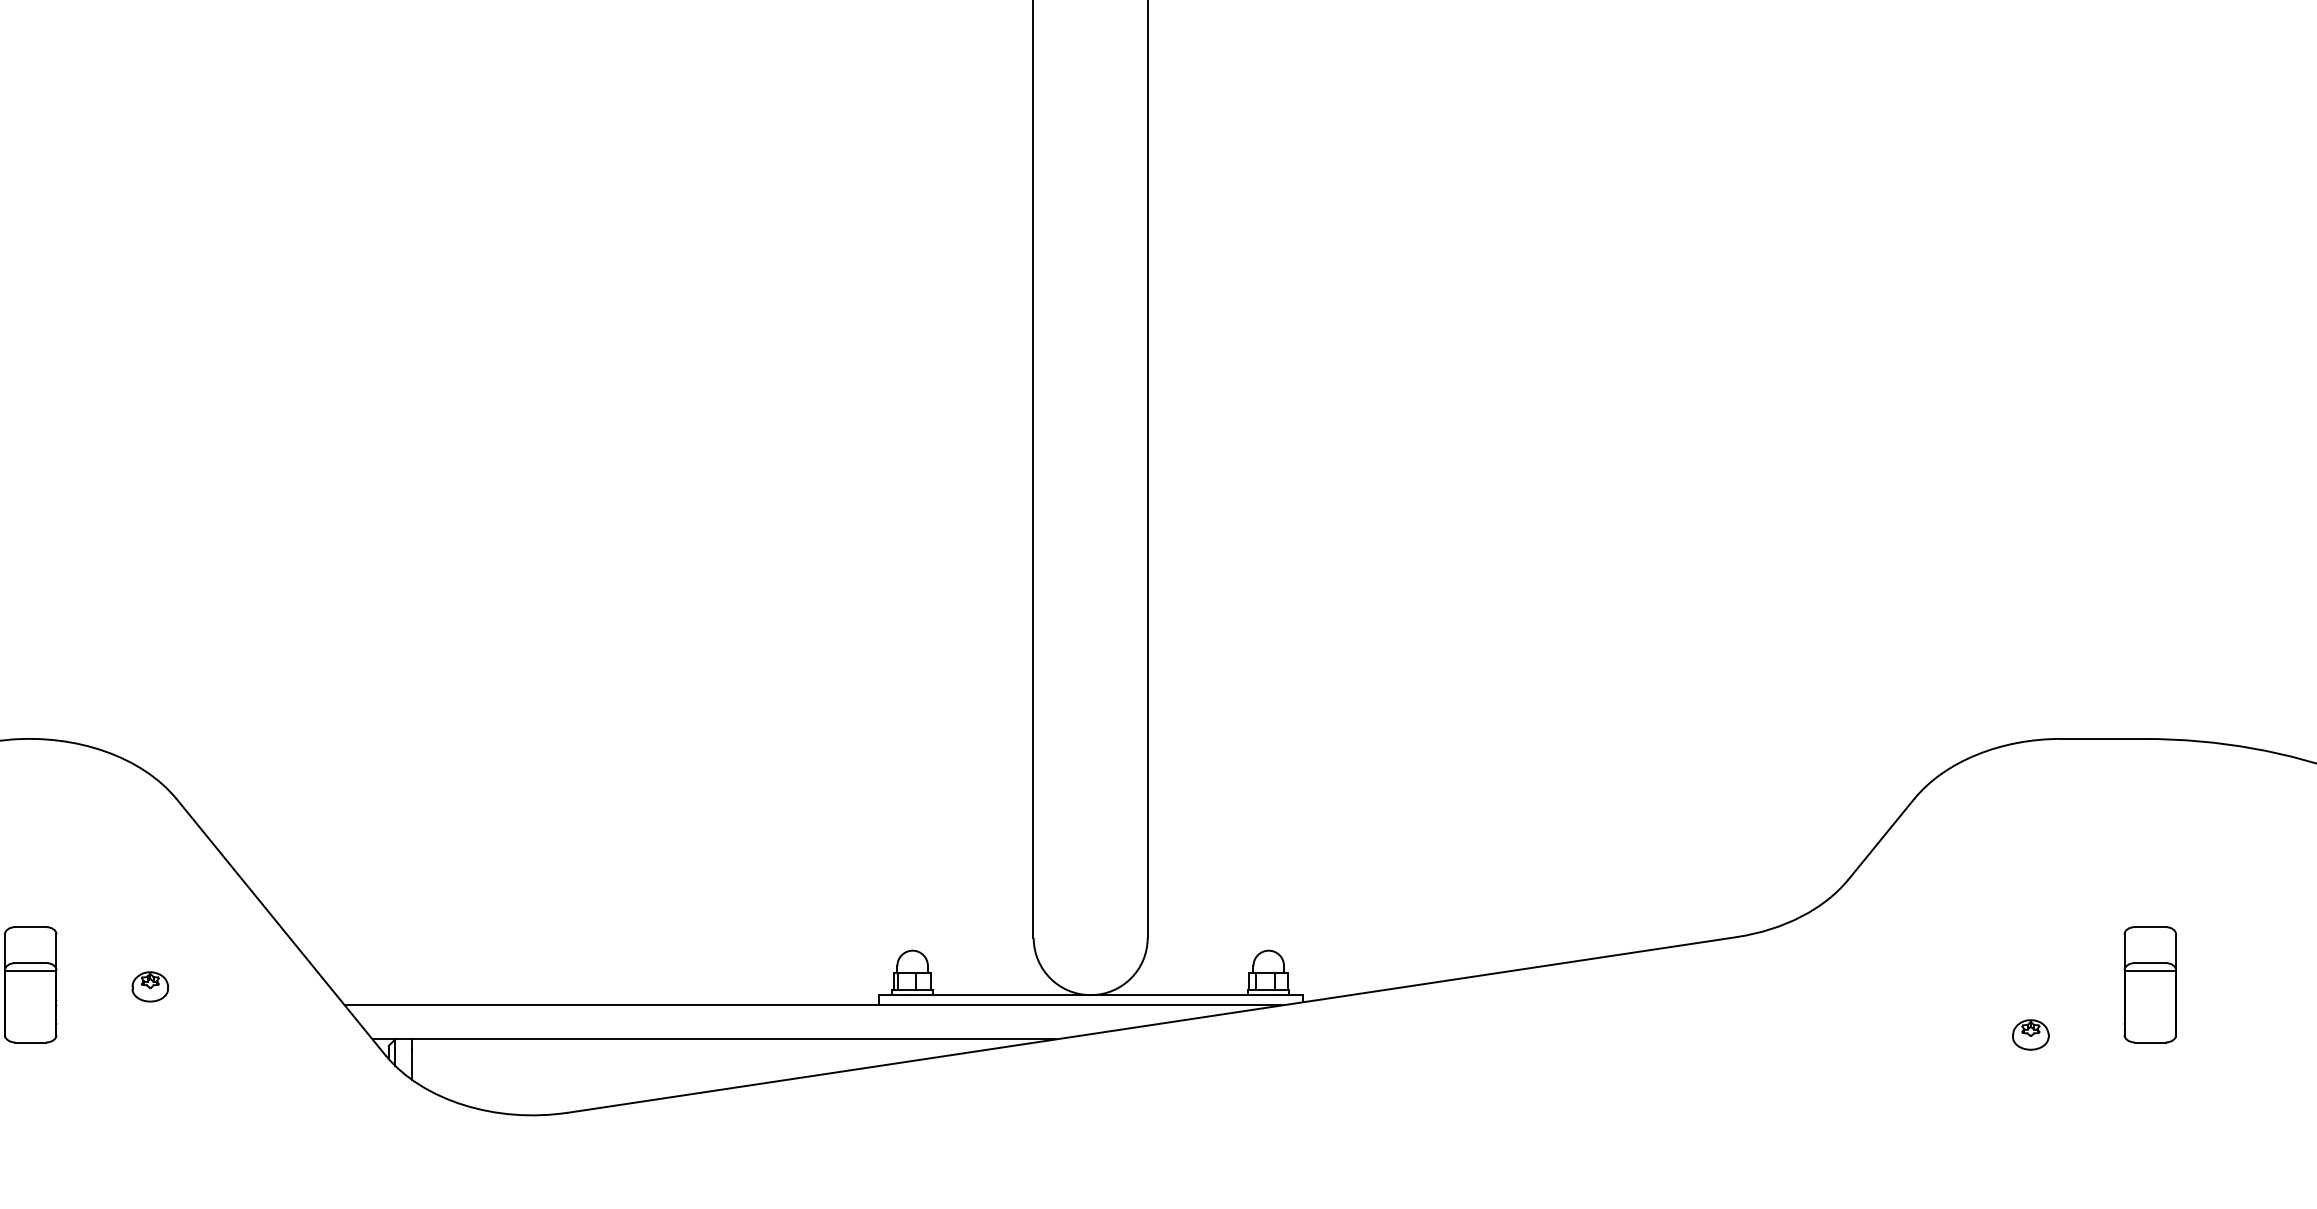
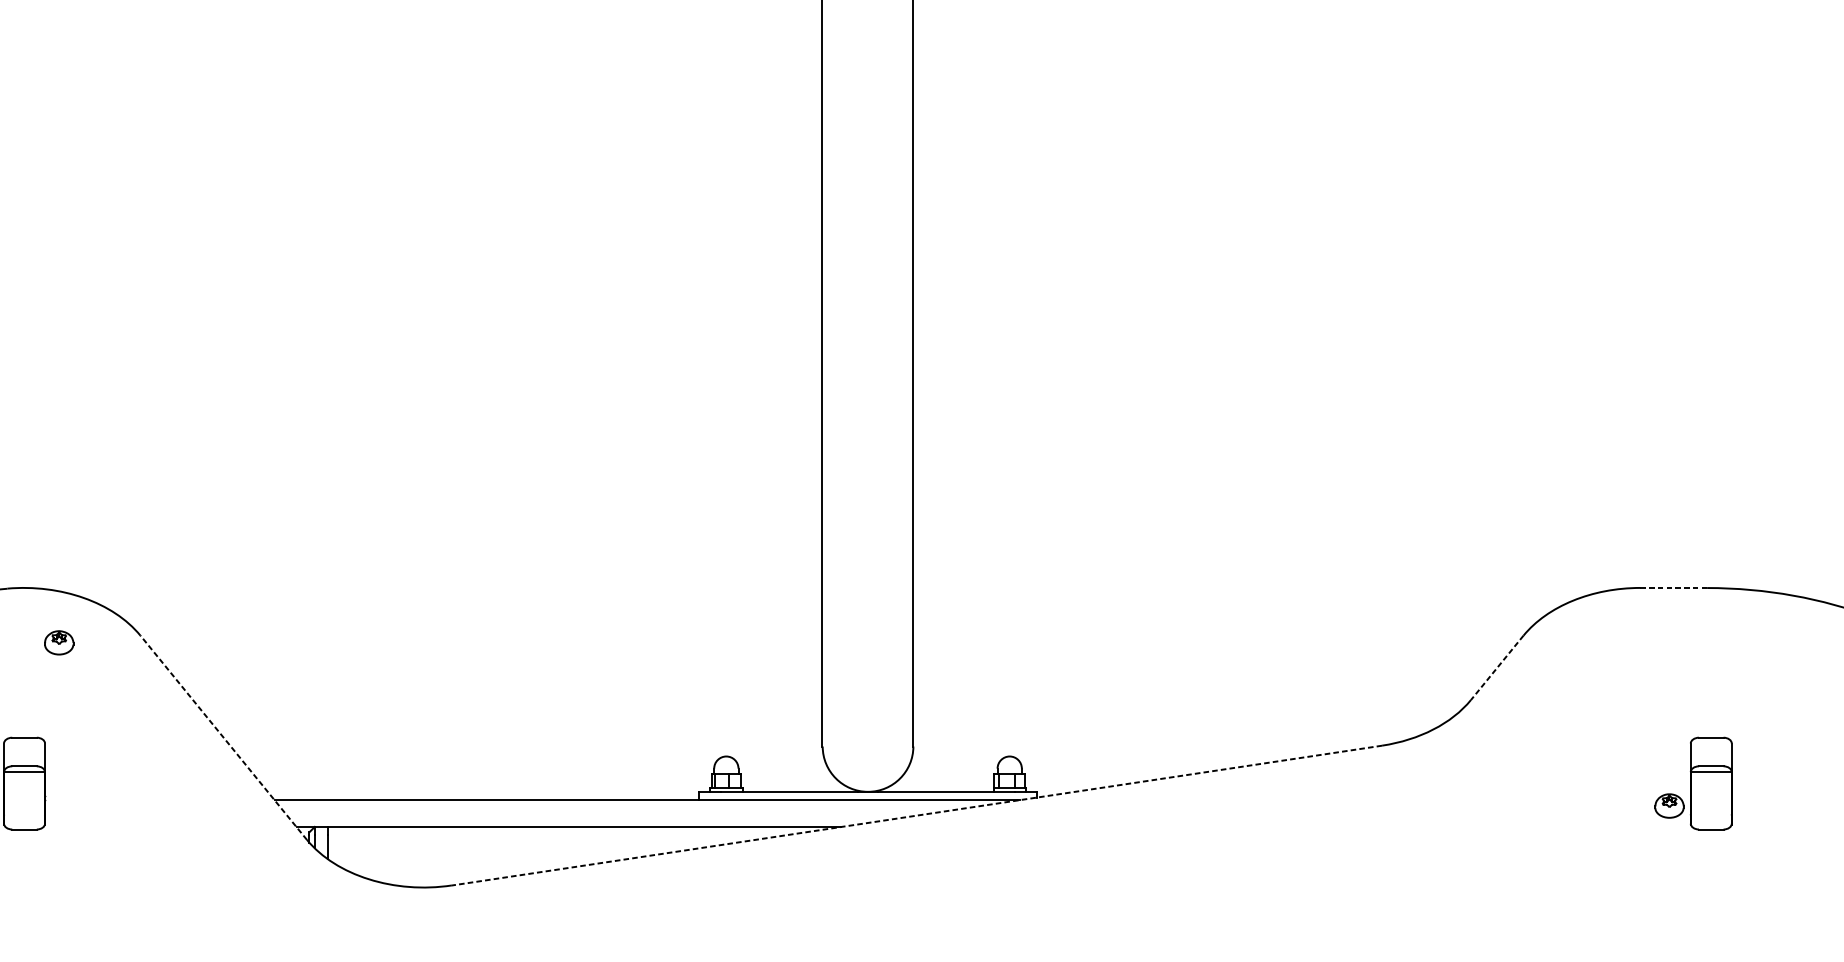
line: (2103, 739) -> (1674, 588), solid -> dashed
line: (1881, 839) -> (1497, 668), solid -> dashed
line: (281, 927) -> (224, 738), solid -> dashed
part: (150, 986) -> (59, 642), moved
line: (1151, 1025) -> (916, 816), solid -> dashed
part: (2030, 1034) -> (1669, 805), moved

